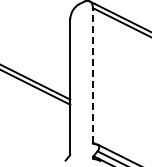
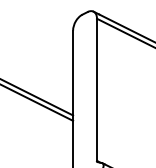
line: (92, 74) -> (96, 88), dashed -> solid

